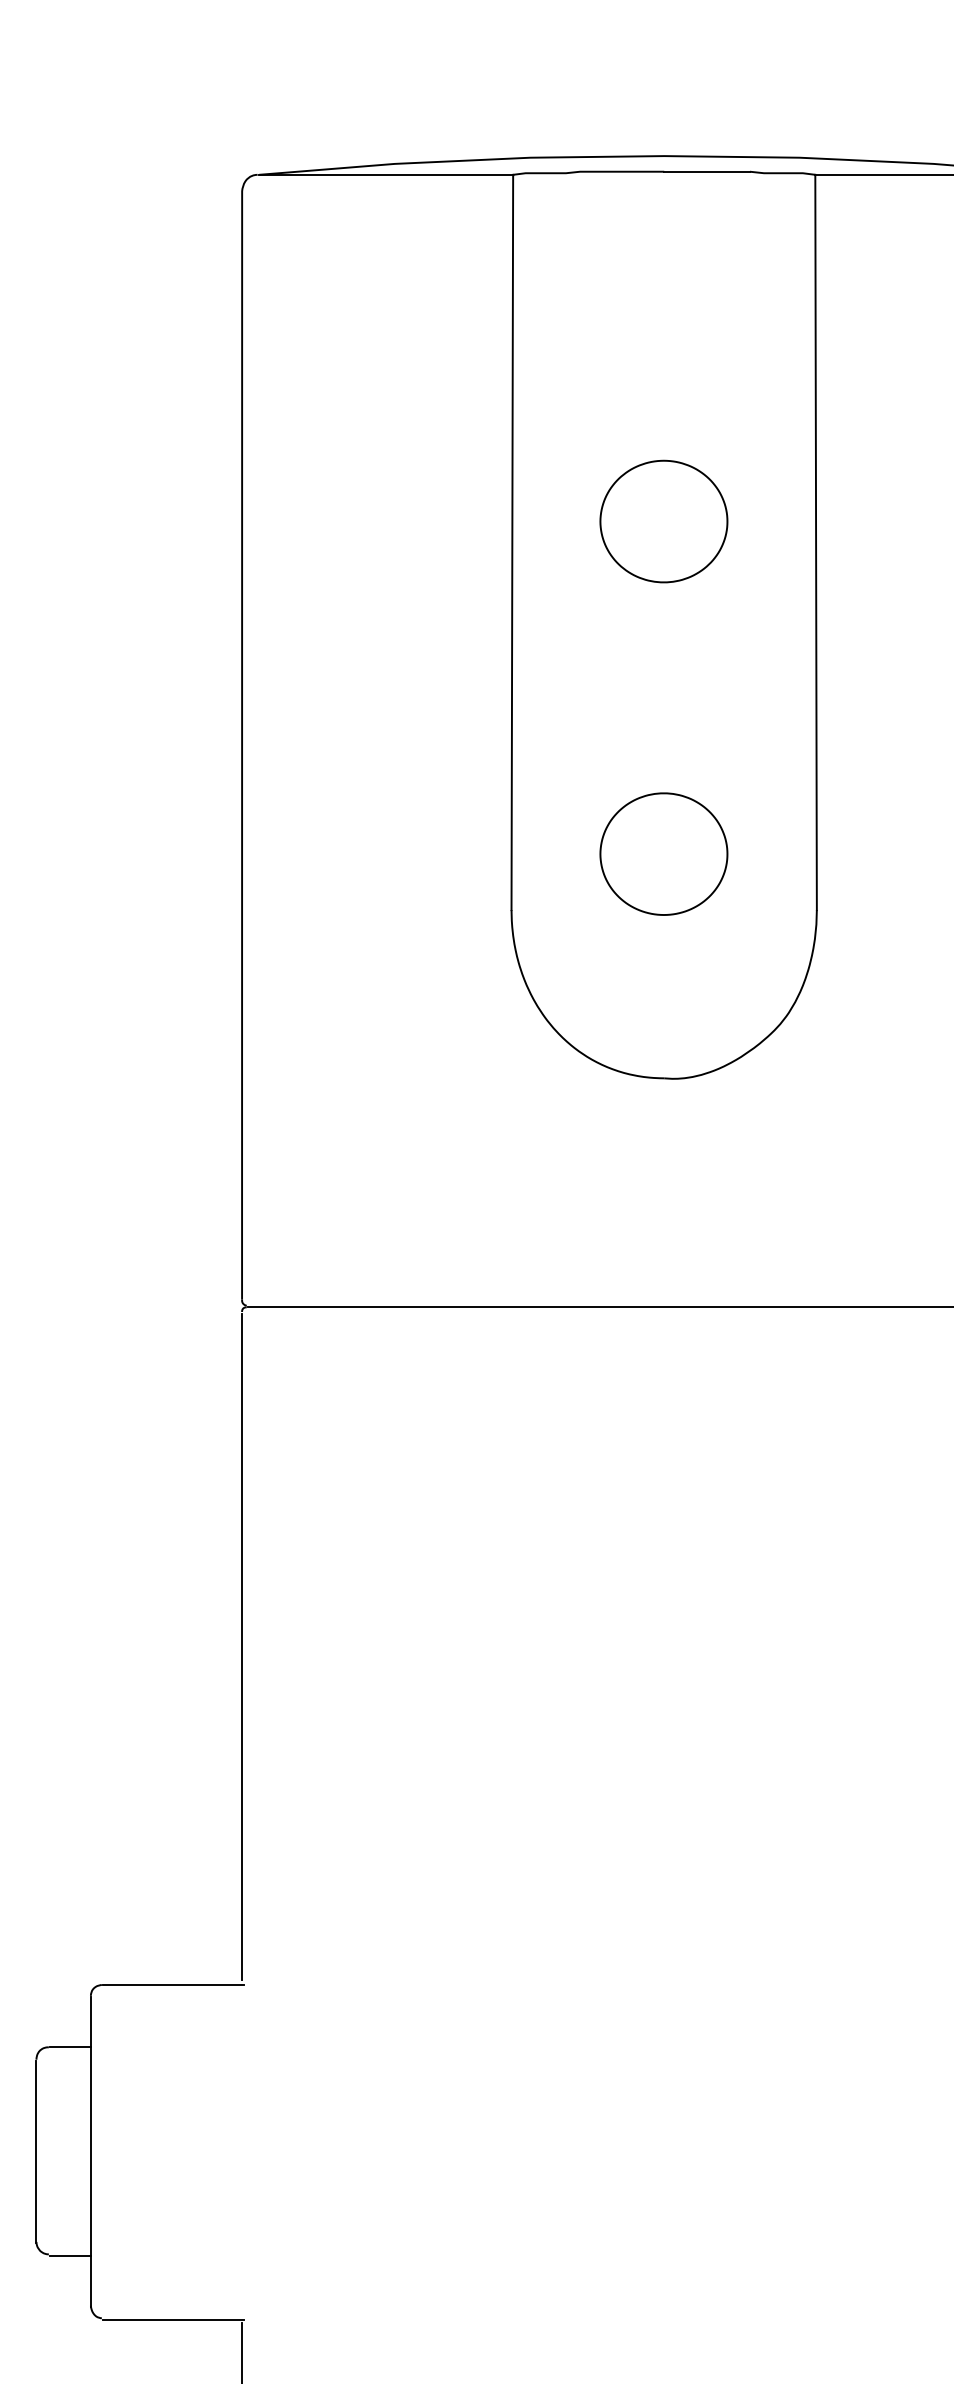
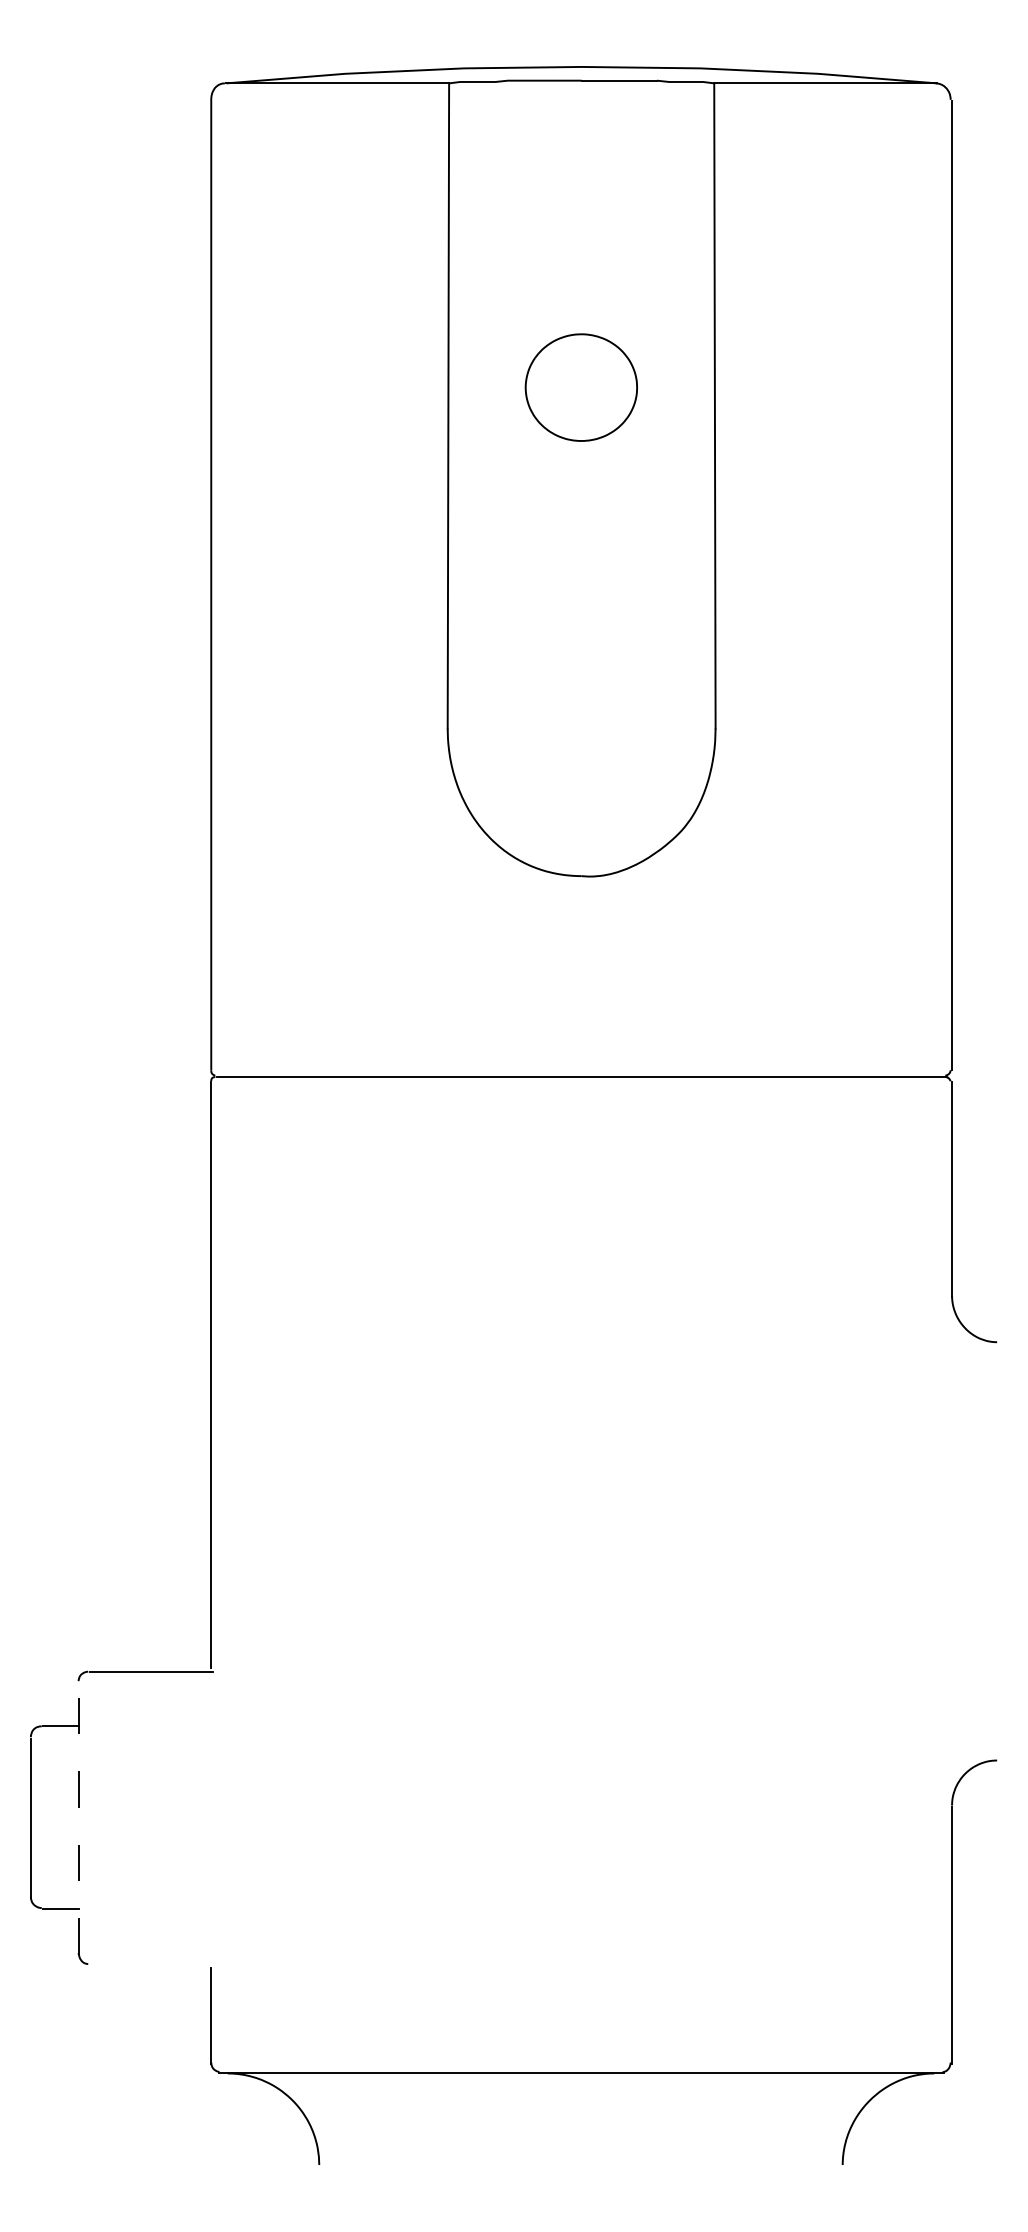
part: (662, 854) -> (580, 679), removed
line: (90, 2152) -> (78, 1818), solid -> dashed
line: (172, 2319) -> (150, 1965), removed

